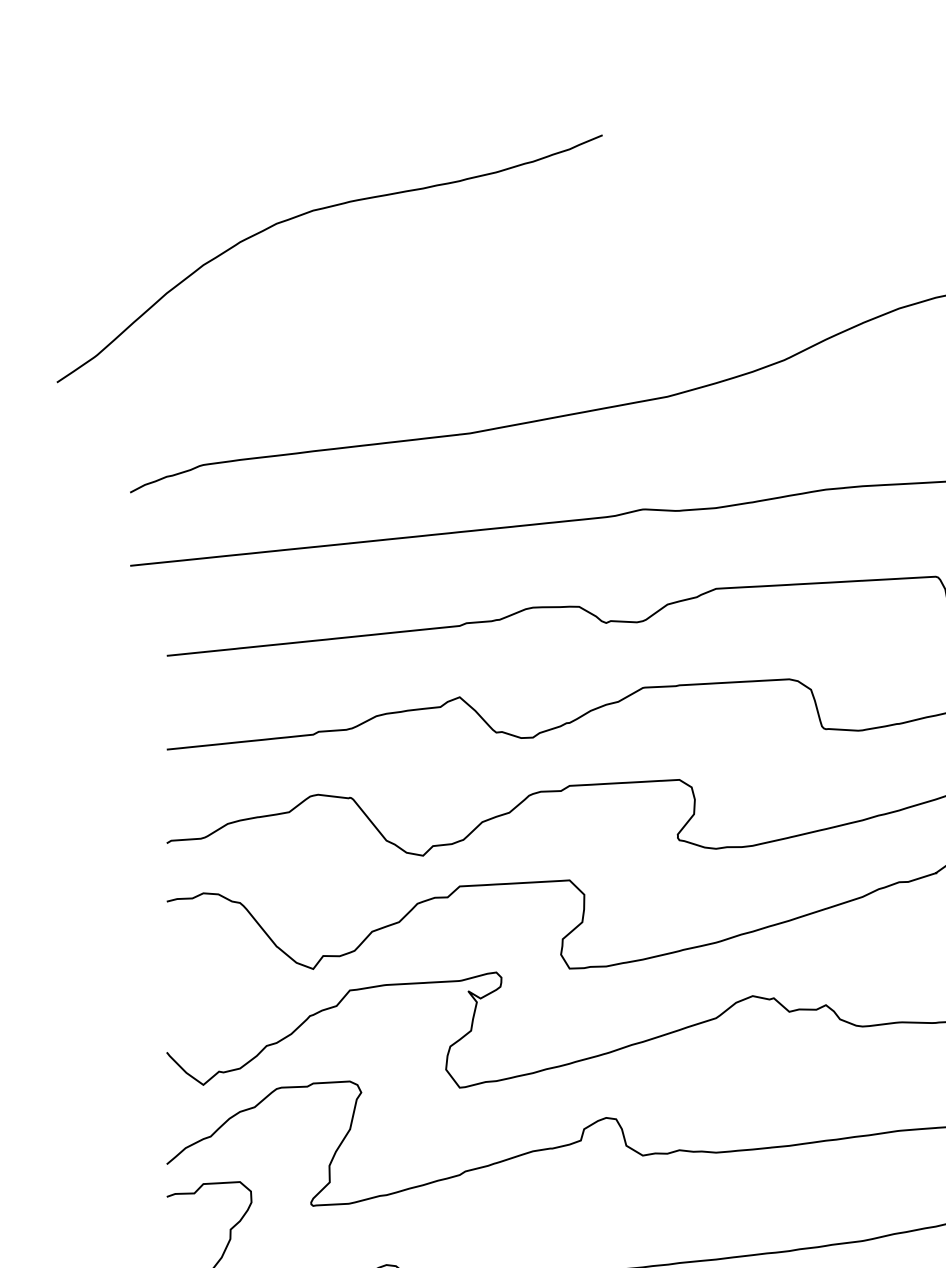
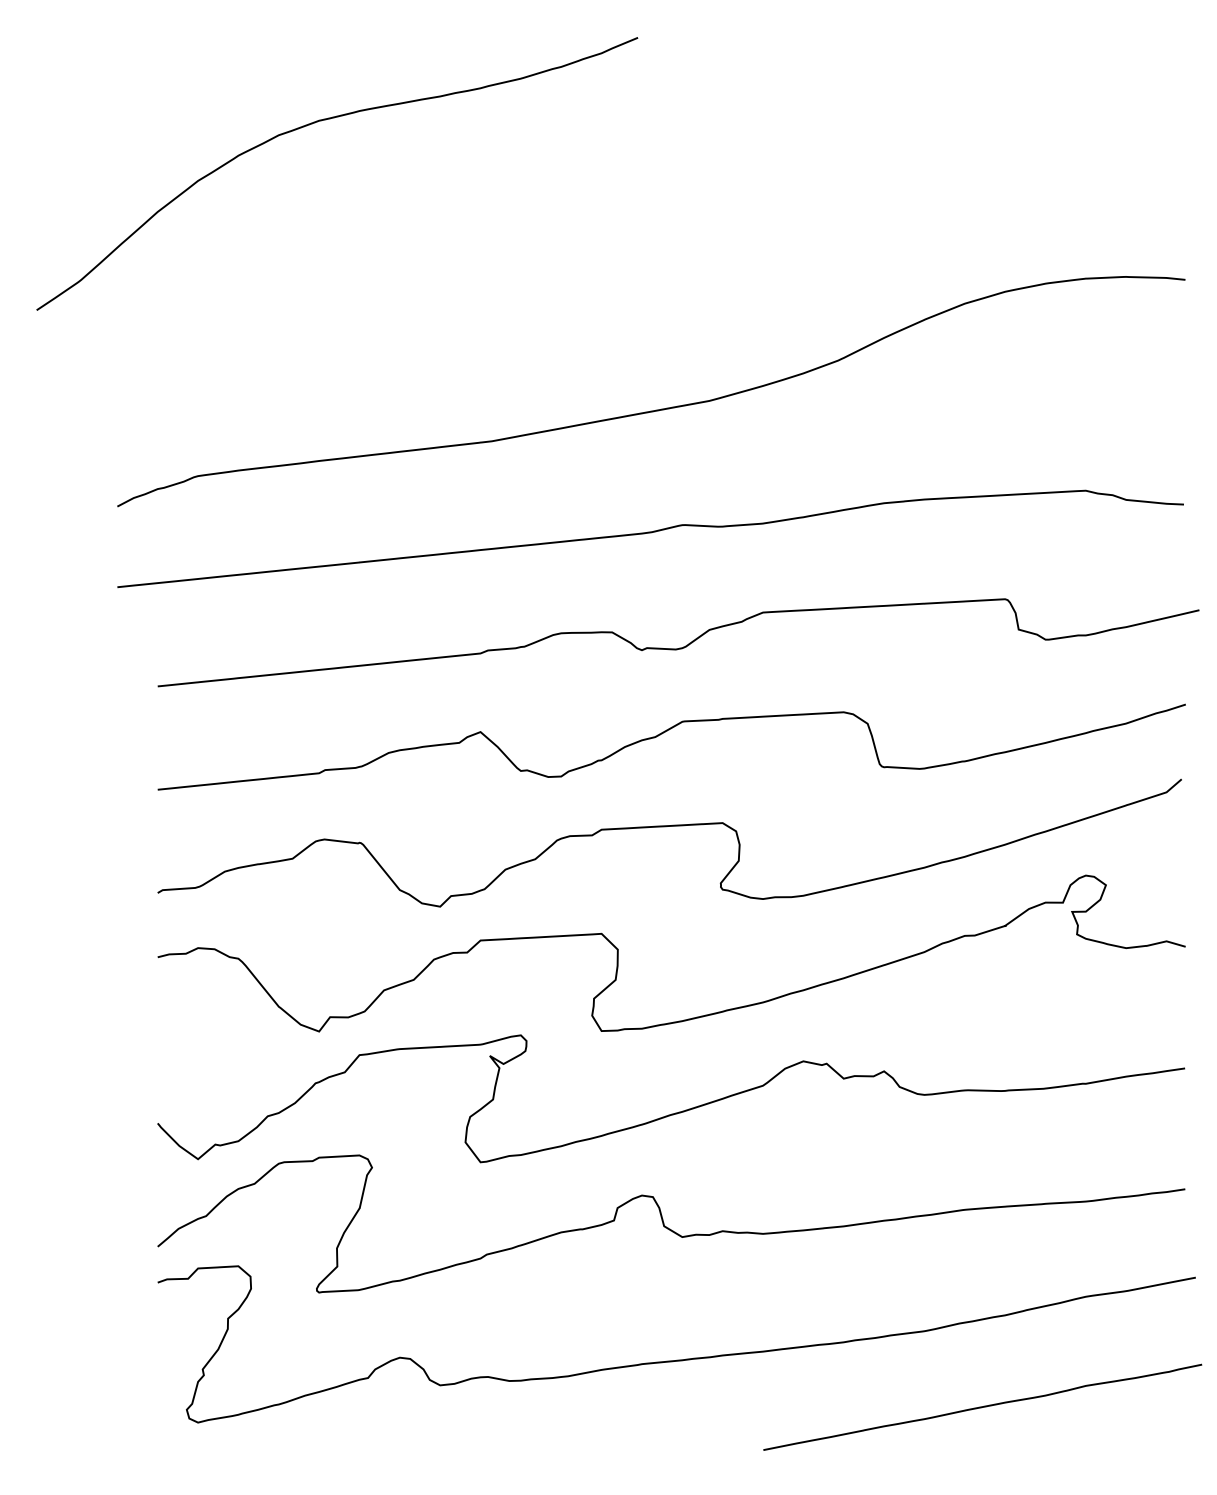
curve: (319, 210) -> (326, 120), moved

